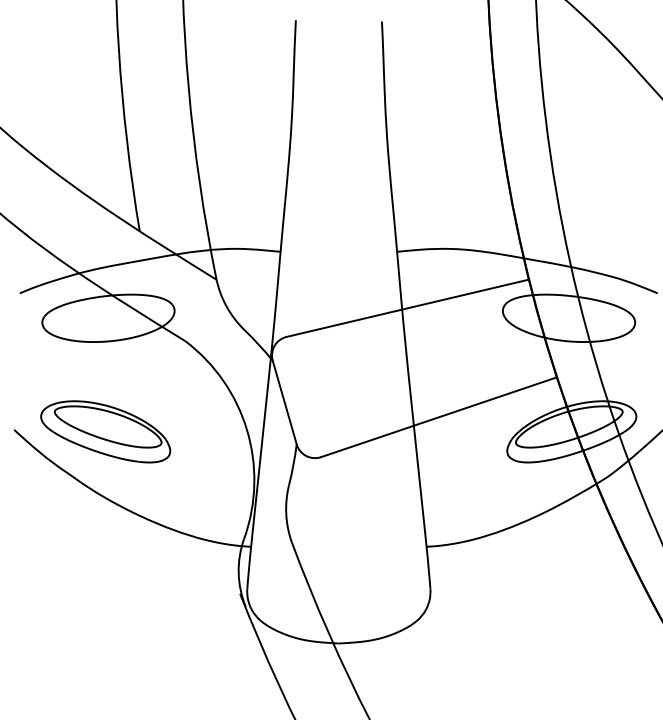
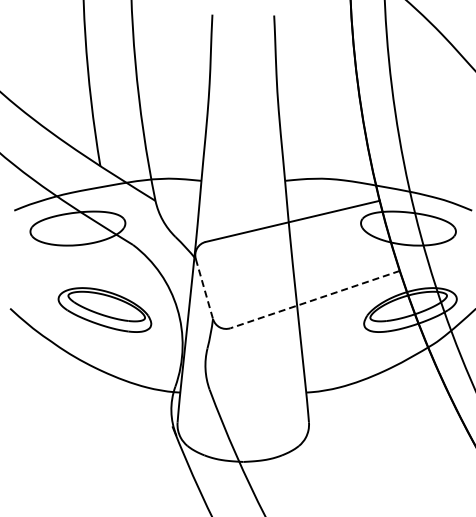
line: (284, 403) -> (204, 289), solid -> dashed
line: (438, 417) -> (314, 299), solid -> dashed
part: (105, 431) -> (104, 309), moved

